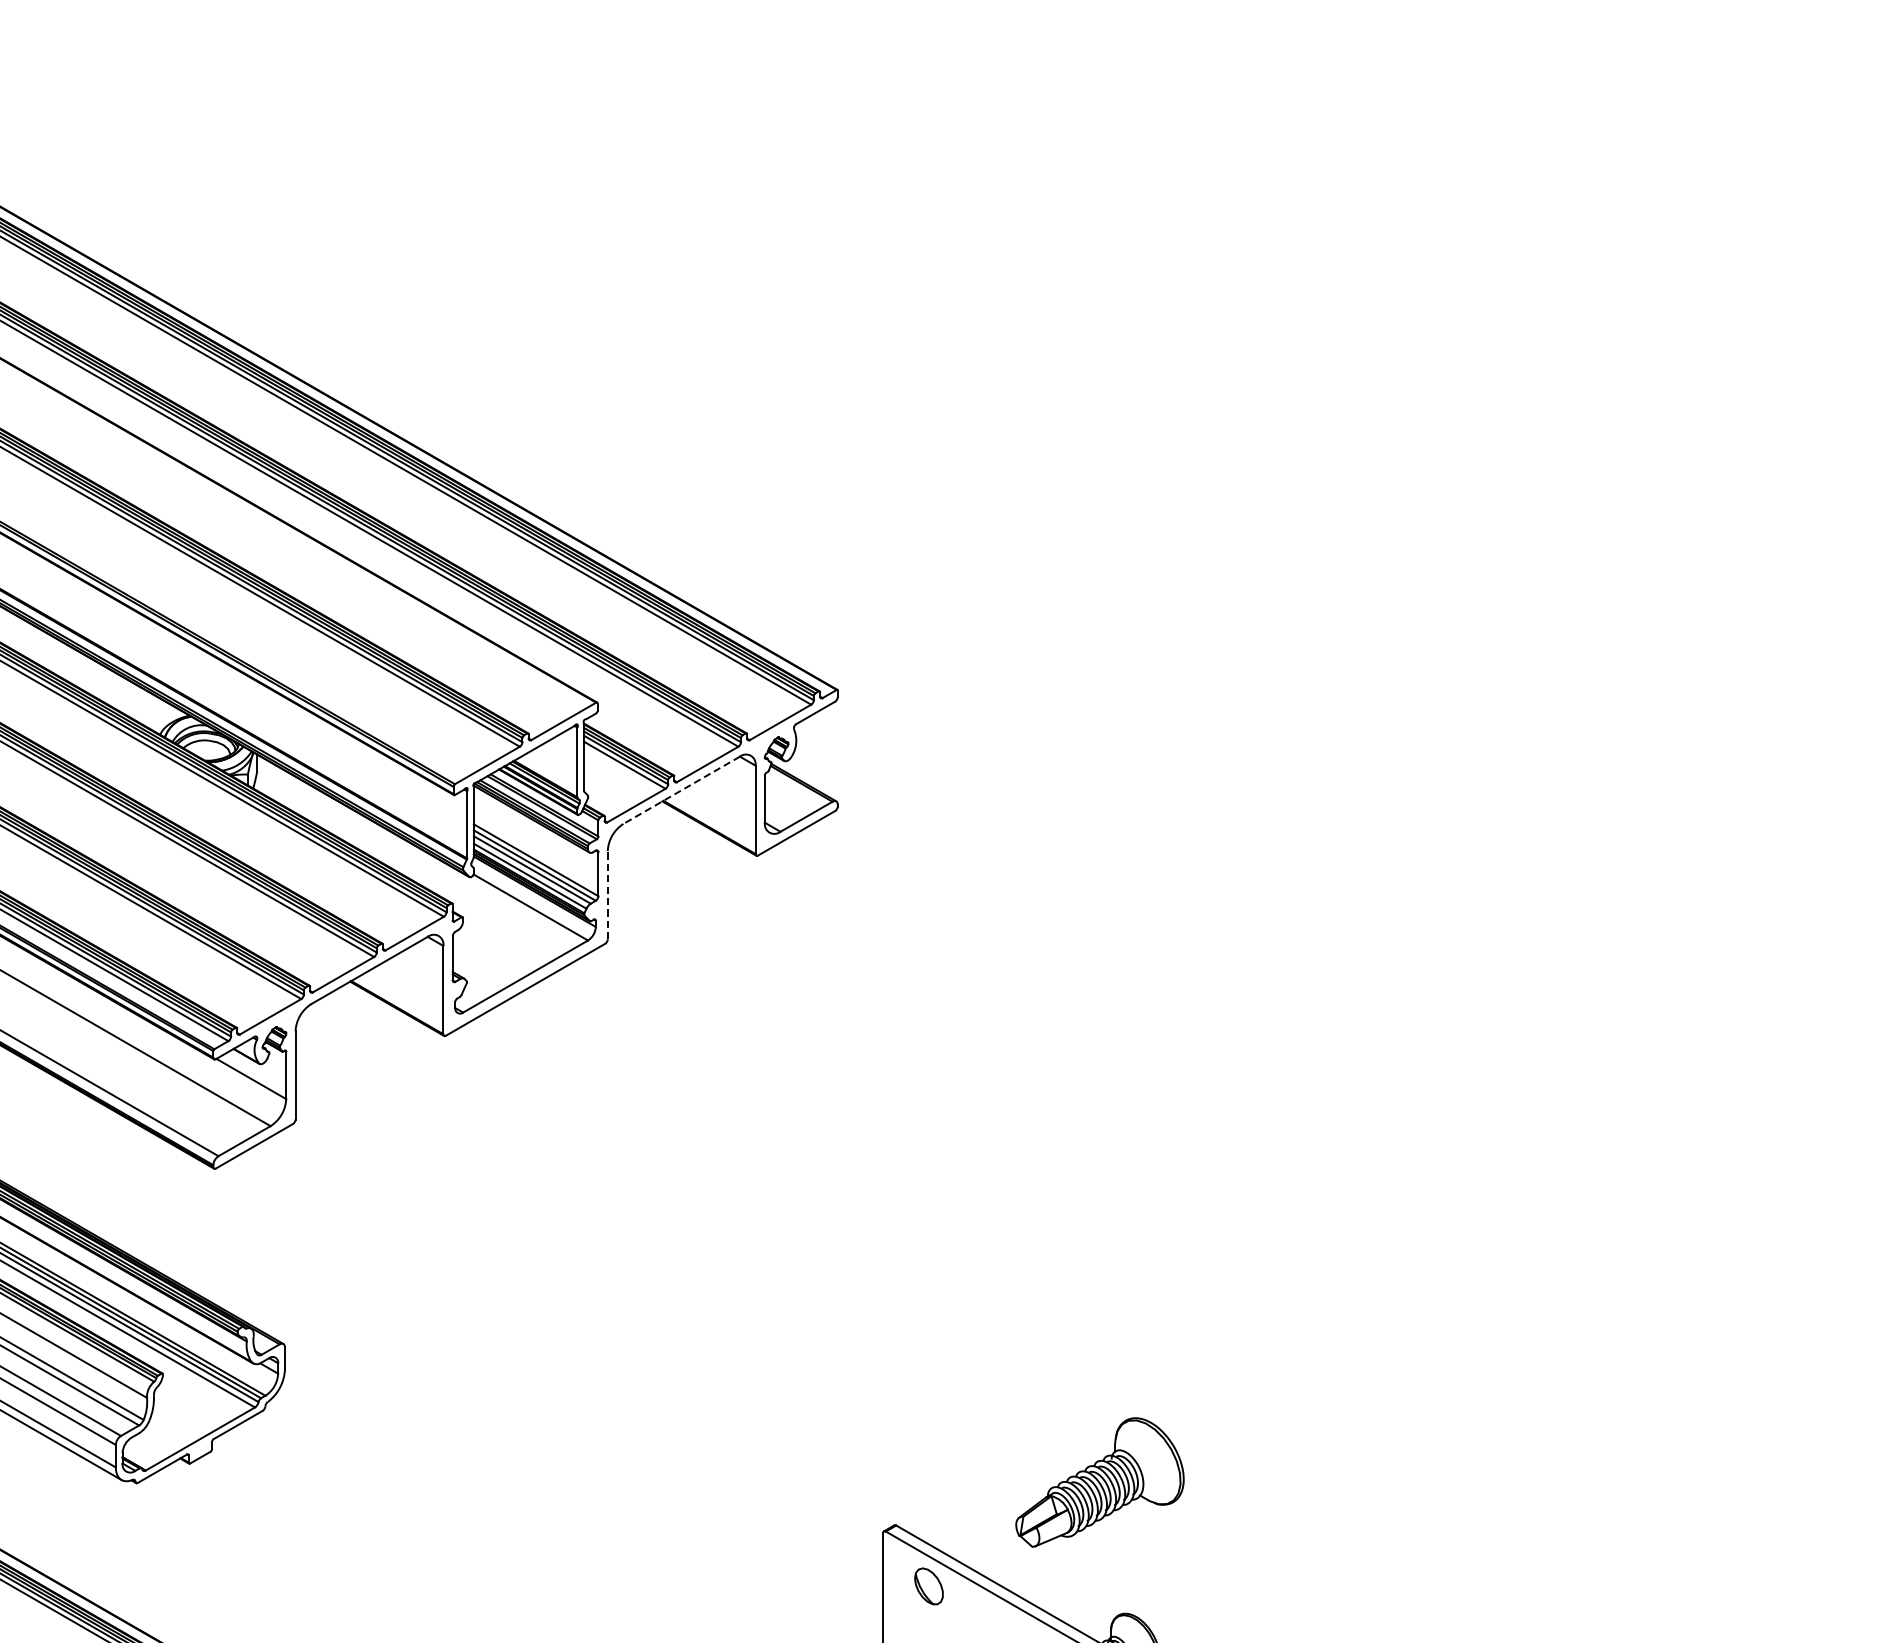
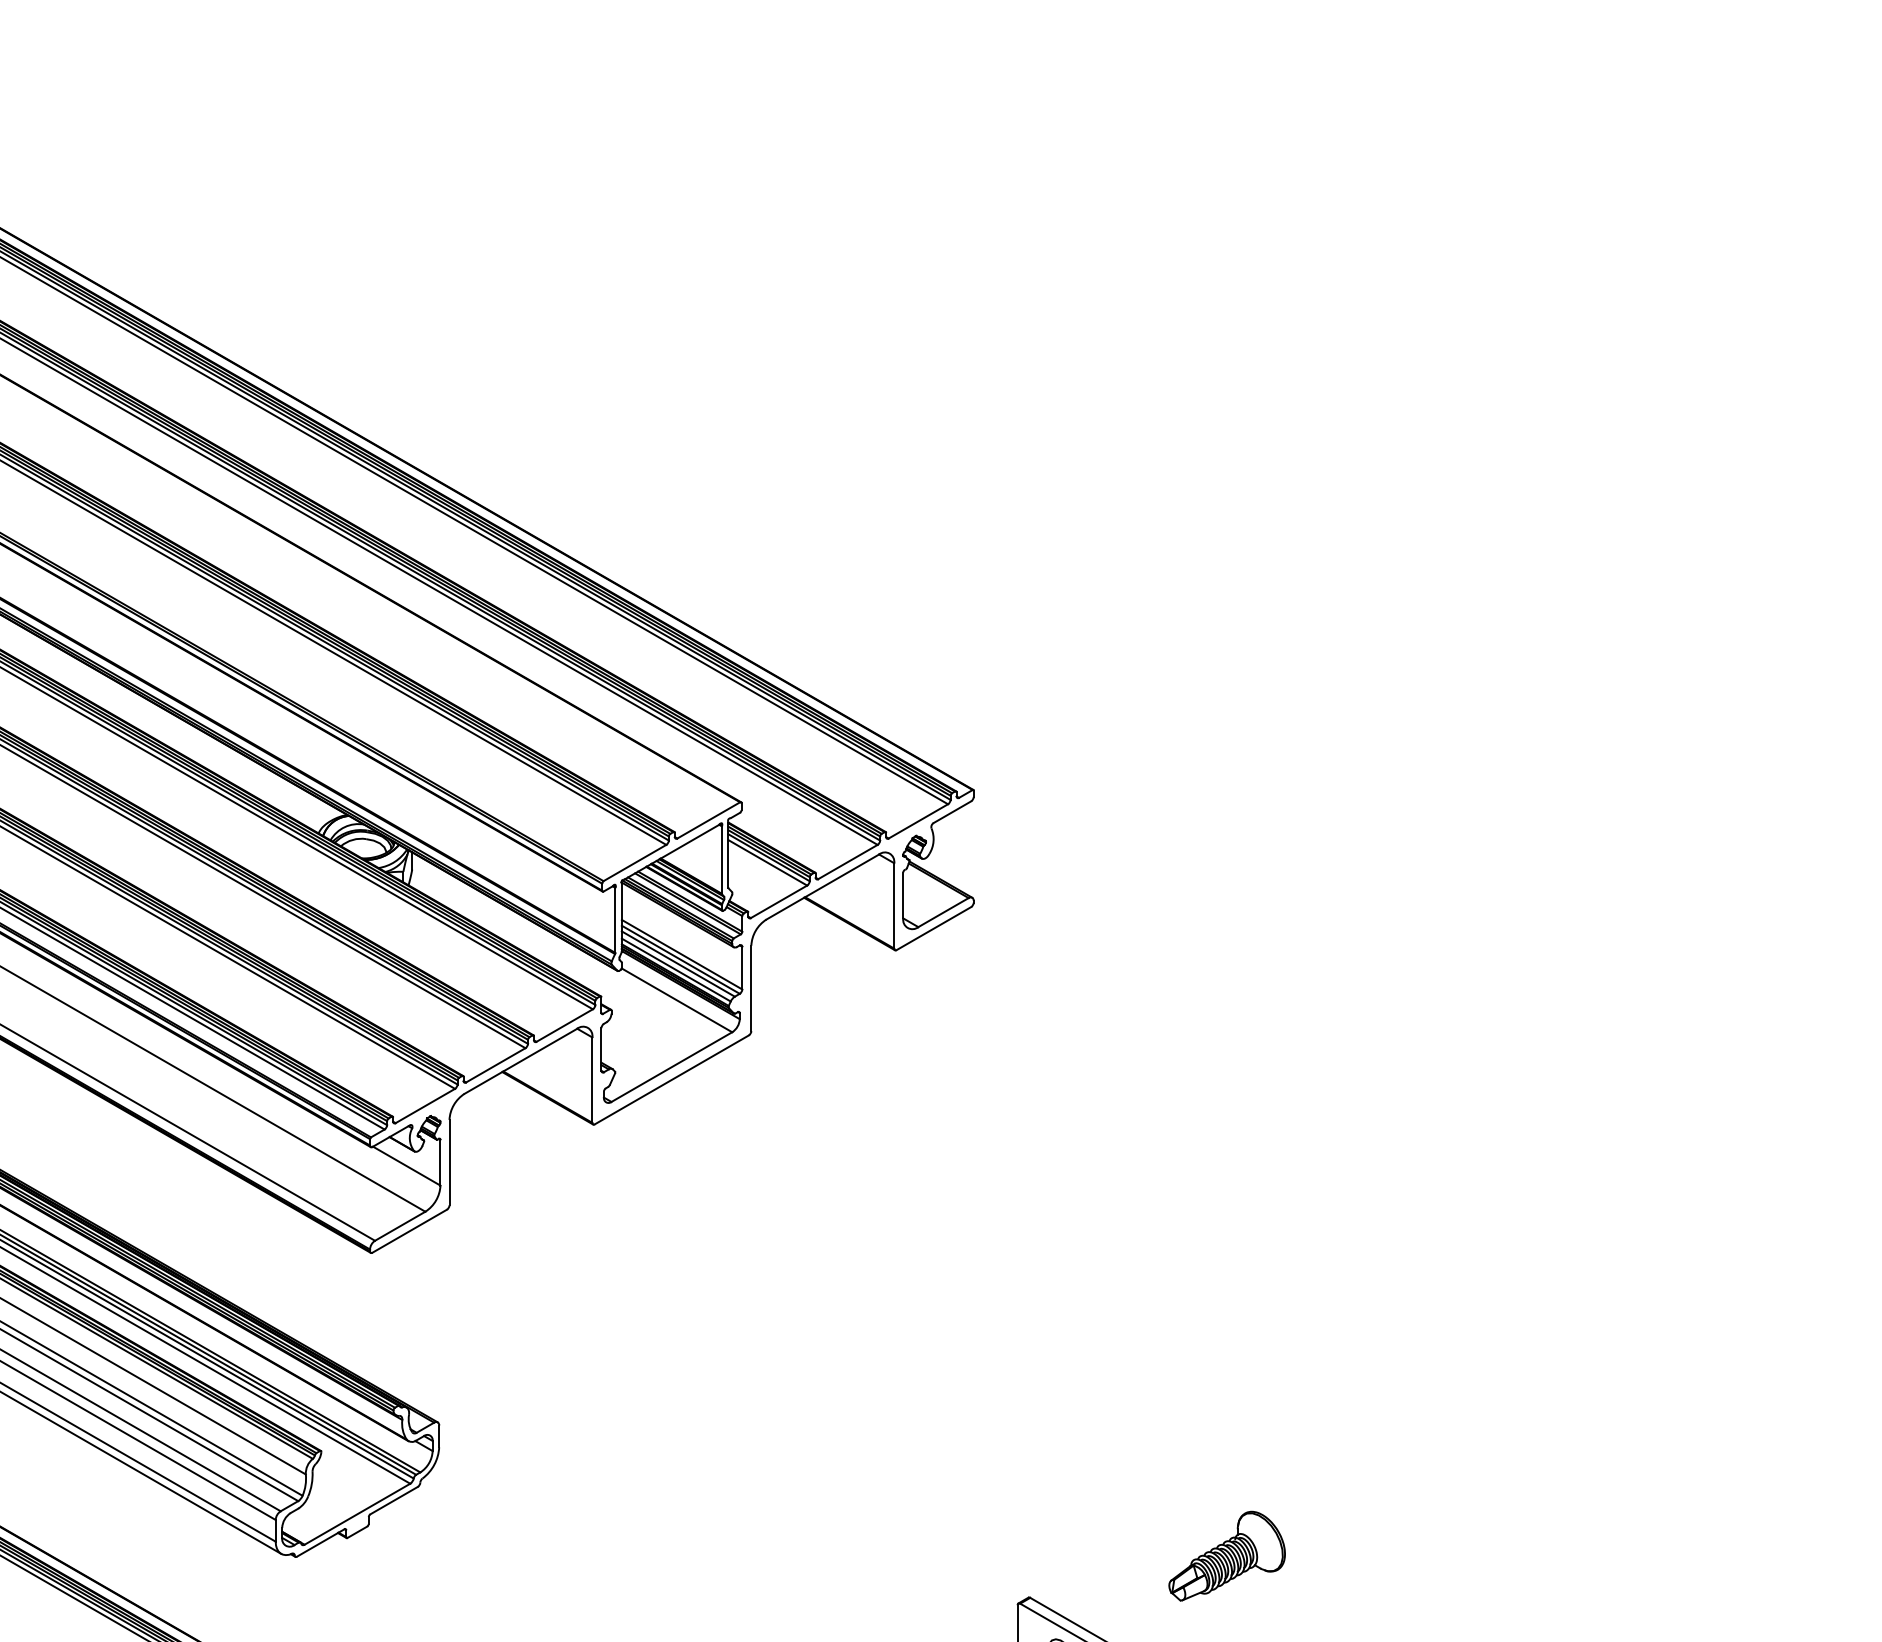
line: (681, 790) -> (822, 887), dashed -> solid
line: (607, 895) -> (751, 988), dashed -> solid
part: (1099, 1481) -> (1226, 1555), size x0.71

